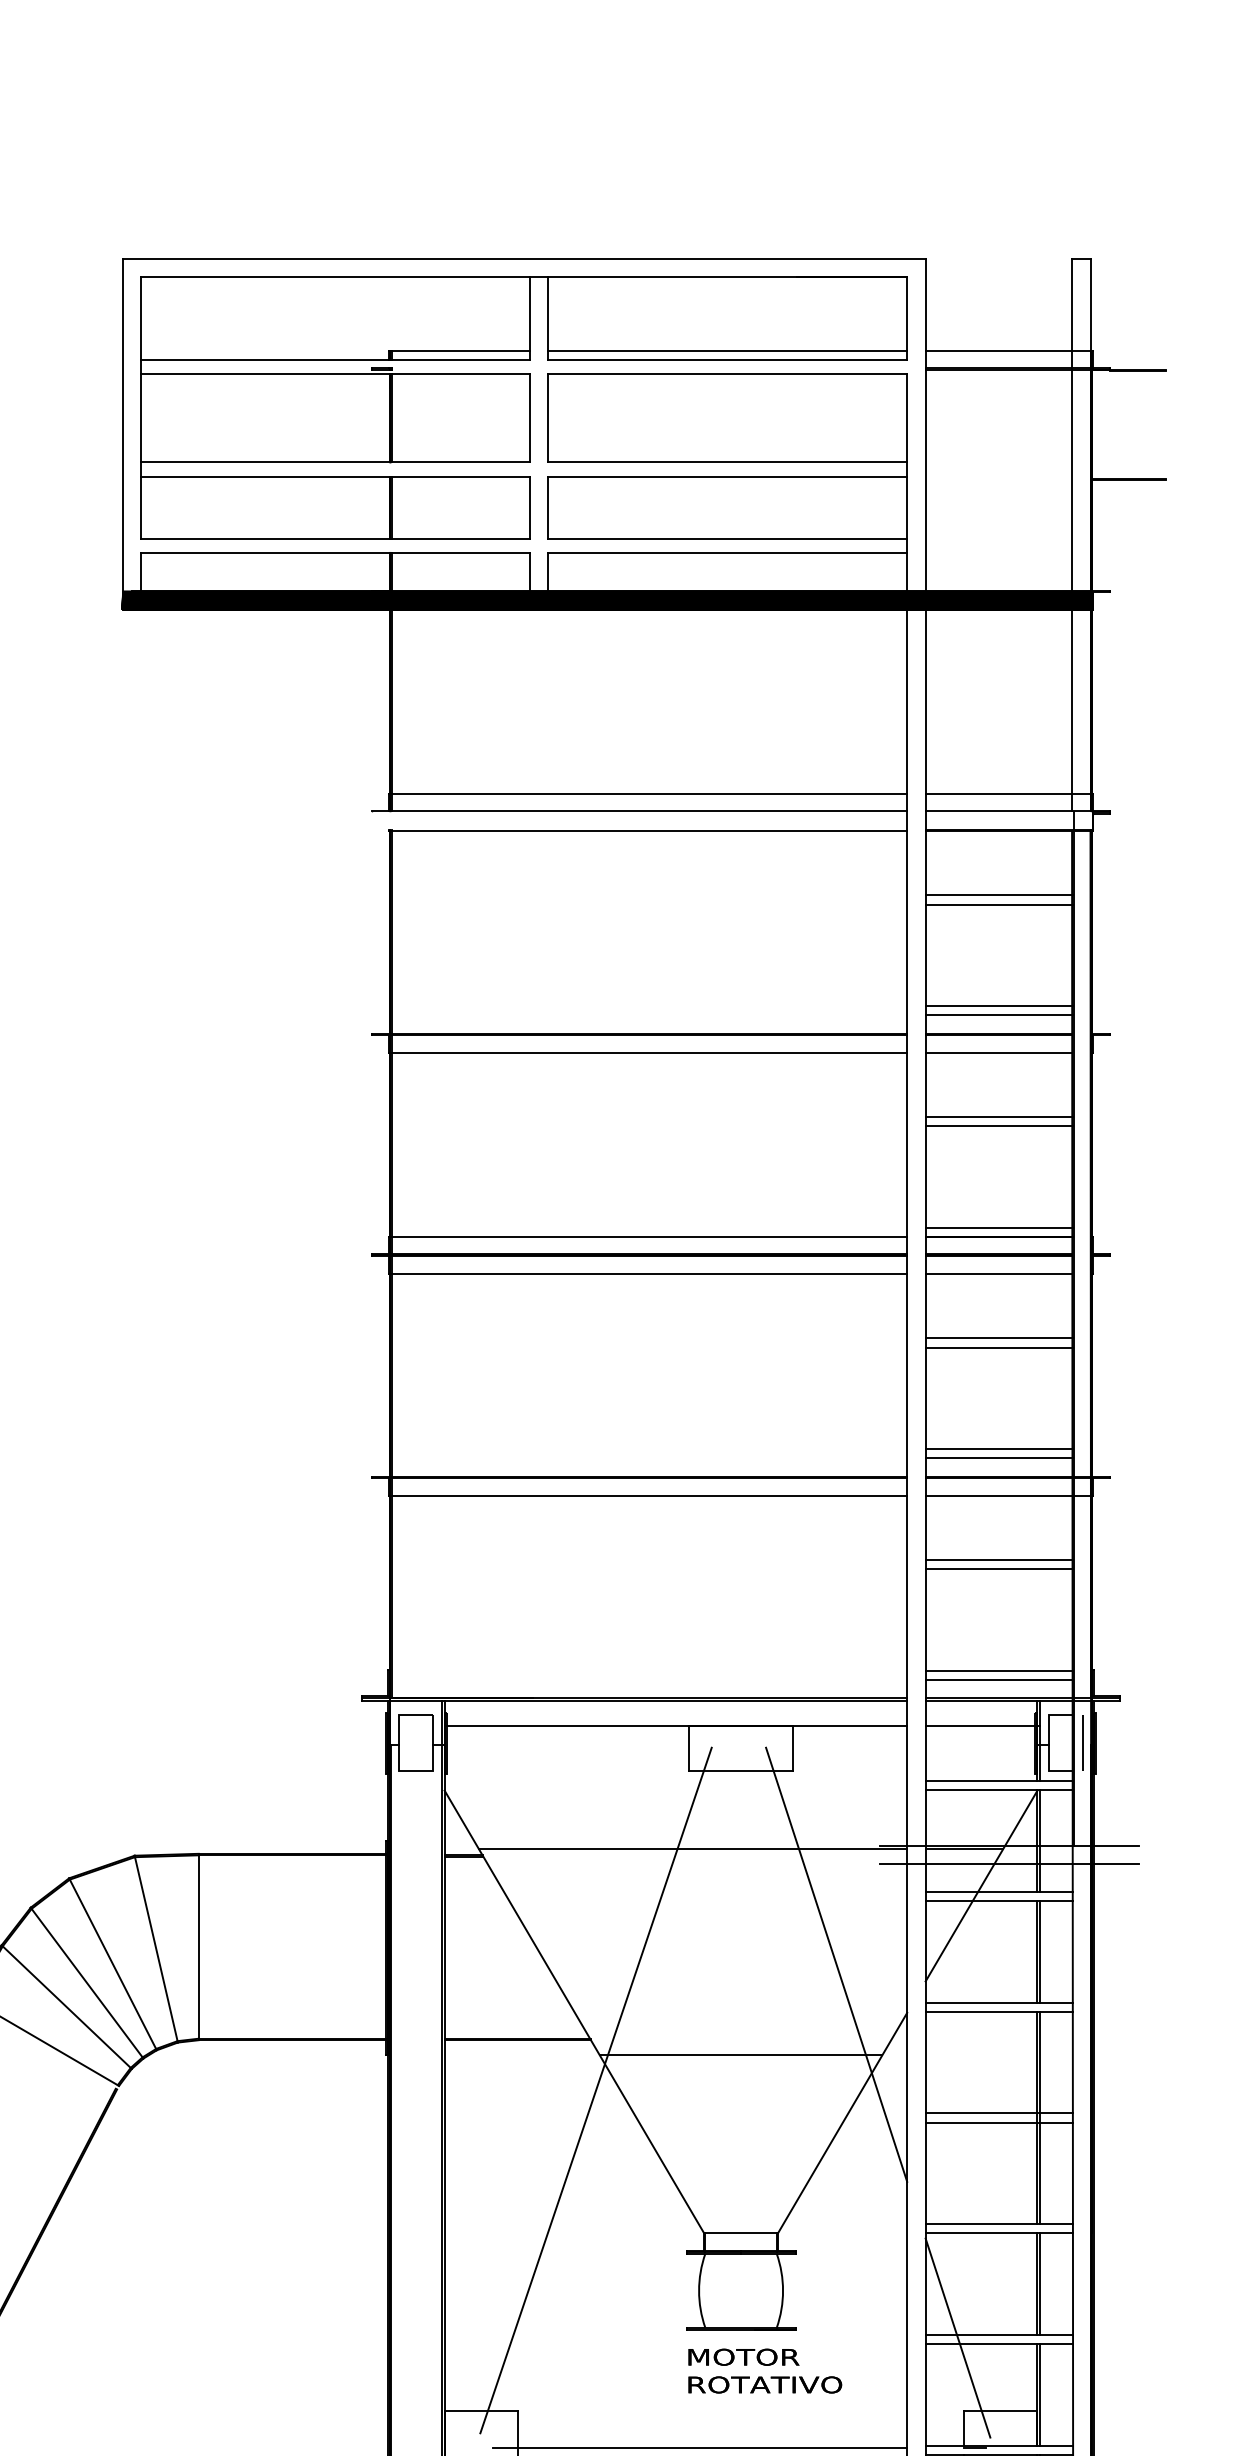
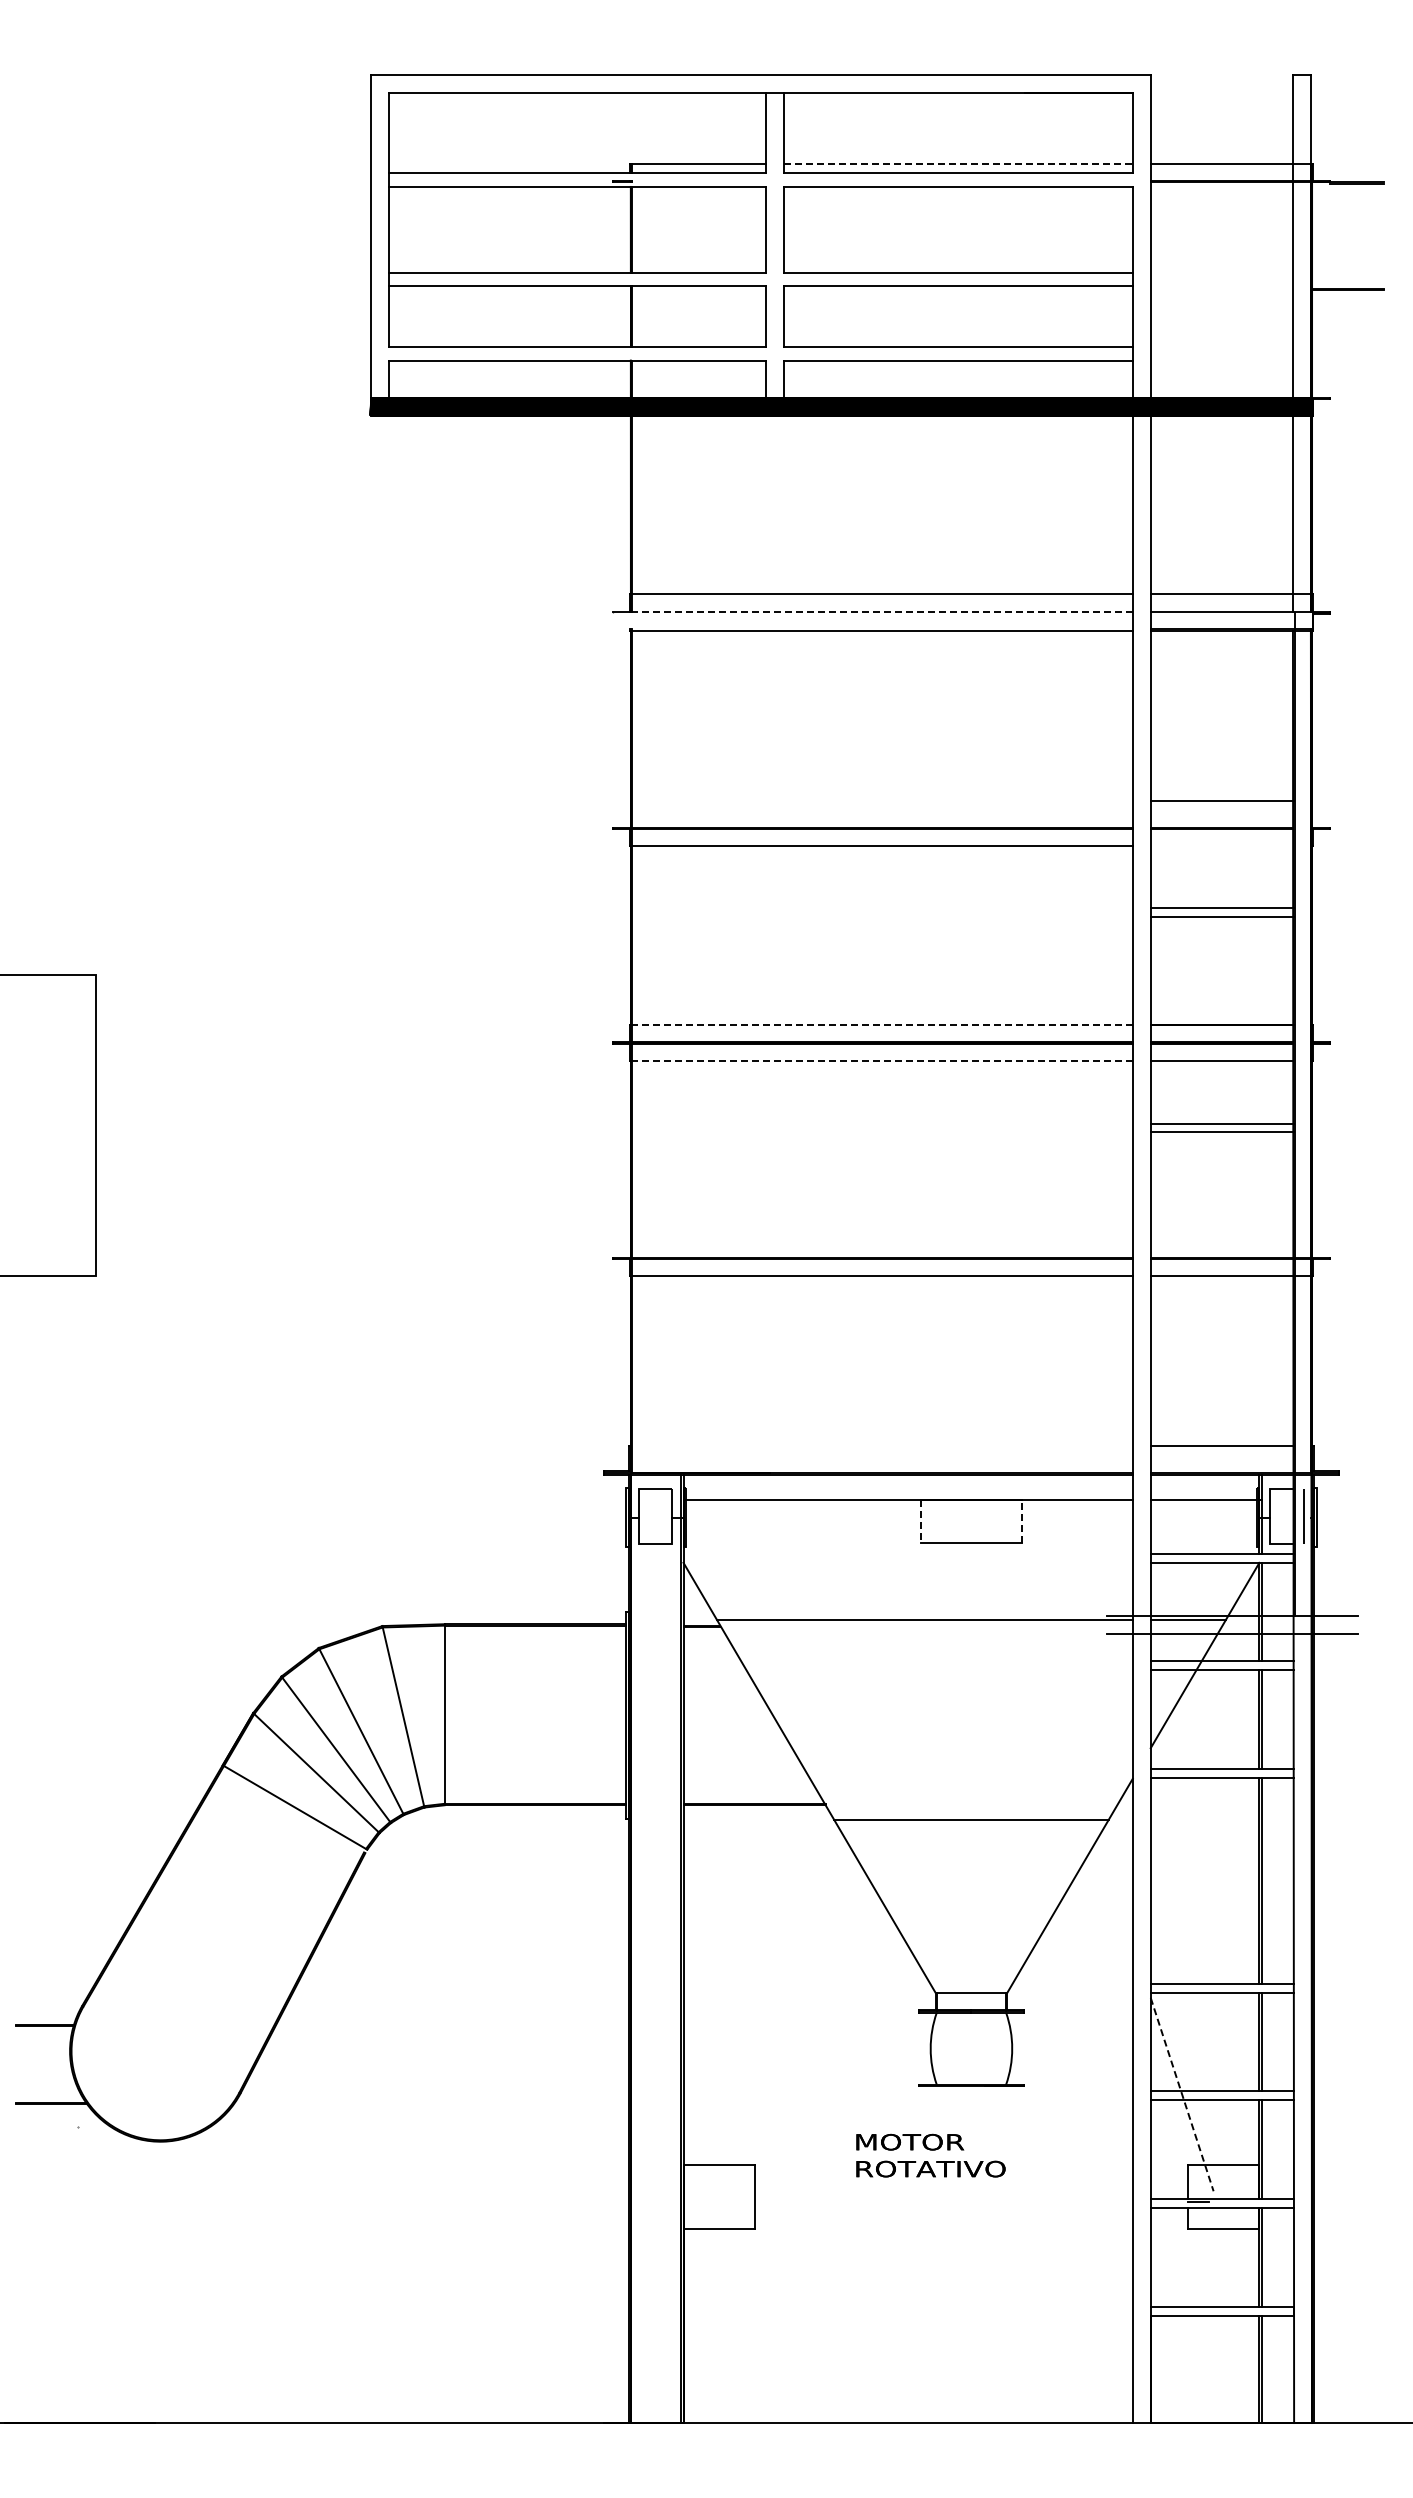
line: (727, 351) -> (958, 164), solid -> dashed
line: (648, 811) -> (881, 611), solid -> dashed
line: (999, 895) -> (1222, 693), removed
line: (999, 904) -> (1222, 702), removed
line: (999, 1015) -> (1222, 809), removed
line: (998, 1052) -> (1221, 845), removed
line: (999, 1227) -> (1222, 1015), removed
line: (648, 1236) -> (881, 1024), solid -> dashed
line: (648, 1274) -> (881, 1061), solid -> dashed
line: (999, 1449) -> (1222, 1231), removed
line: (999, 1458) -> (1222, 1240), removed
line: (999, 1559) -> (1222, 1338), removed
line: (999, 1568) -> (1222, 1347), removed
line: (999, 1680) -> (1222, 1455), removed
line: (689, 1748) -> (921, 1521), solid -> dashed
line: (792, 1748) -> (1021, 1521), solid -> dashed
line: (835, 1964) -> (1063, 1731), removed
line: (595, 2090) -> (830, 1854), removed
line: (999, 2113) -> (1222, 1876), removed
line: (999, 2122) -> (1222, 1885), removed
line: (958, 2337) -> (1182, 2094), solid -> dashed
text: (764, 2370) -> (930, 2155), moved
line: (699, 2448) -> (931, 2201), removed

